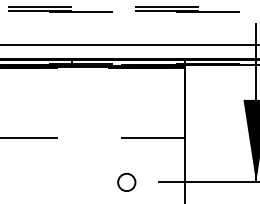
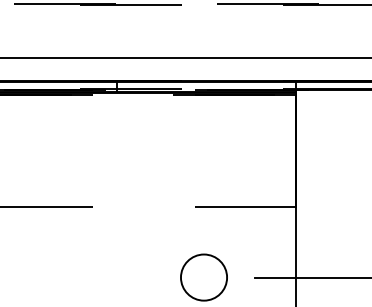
circle: (126, 182) -> (203, 277), size x1.67

